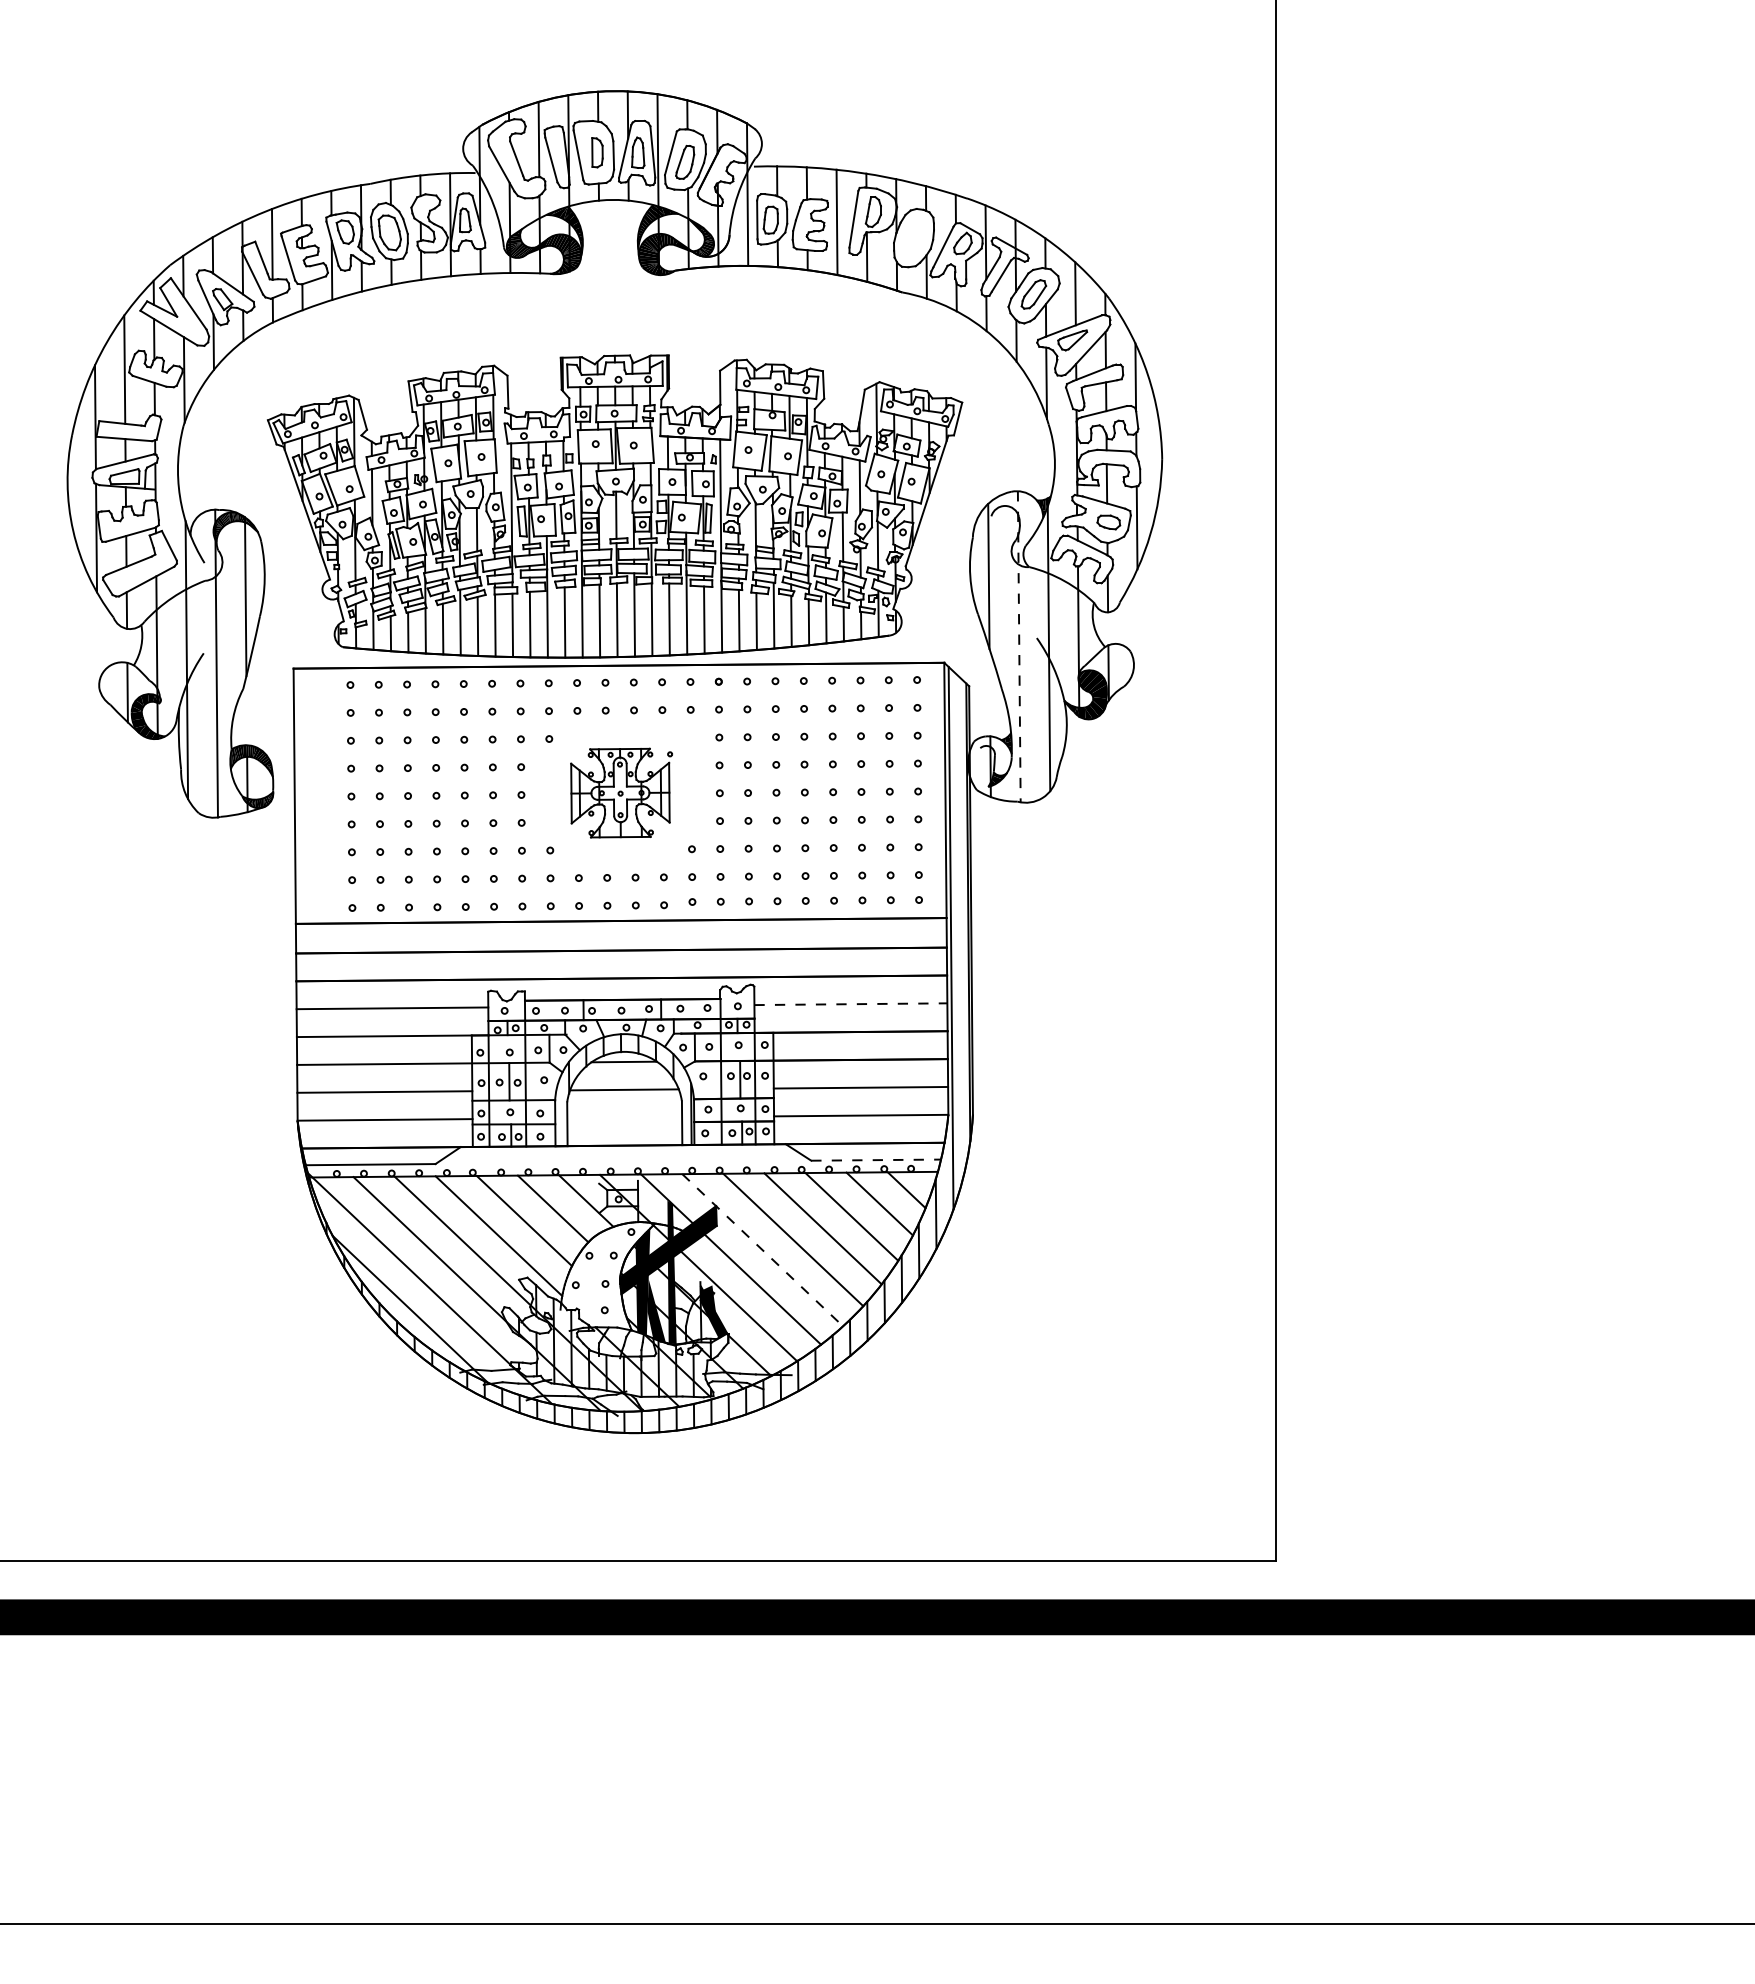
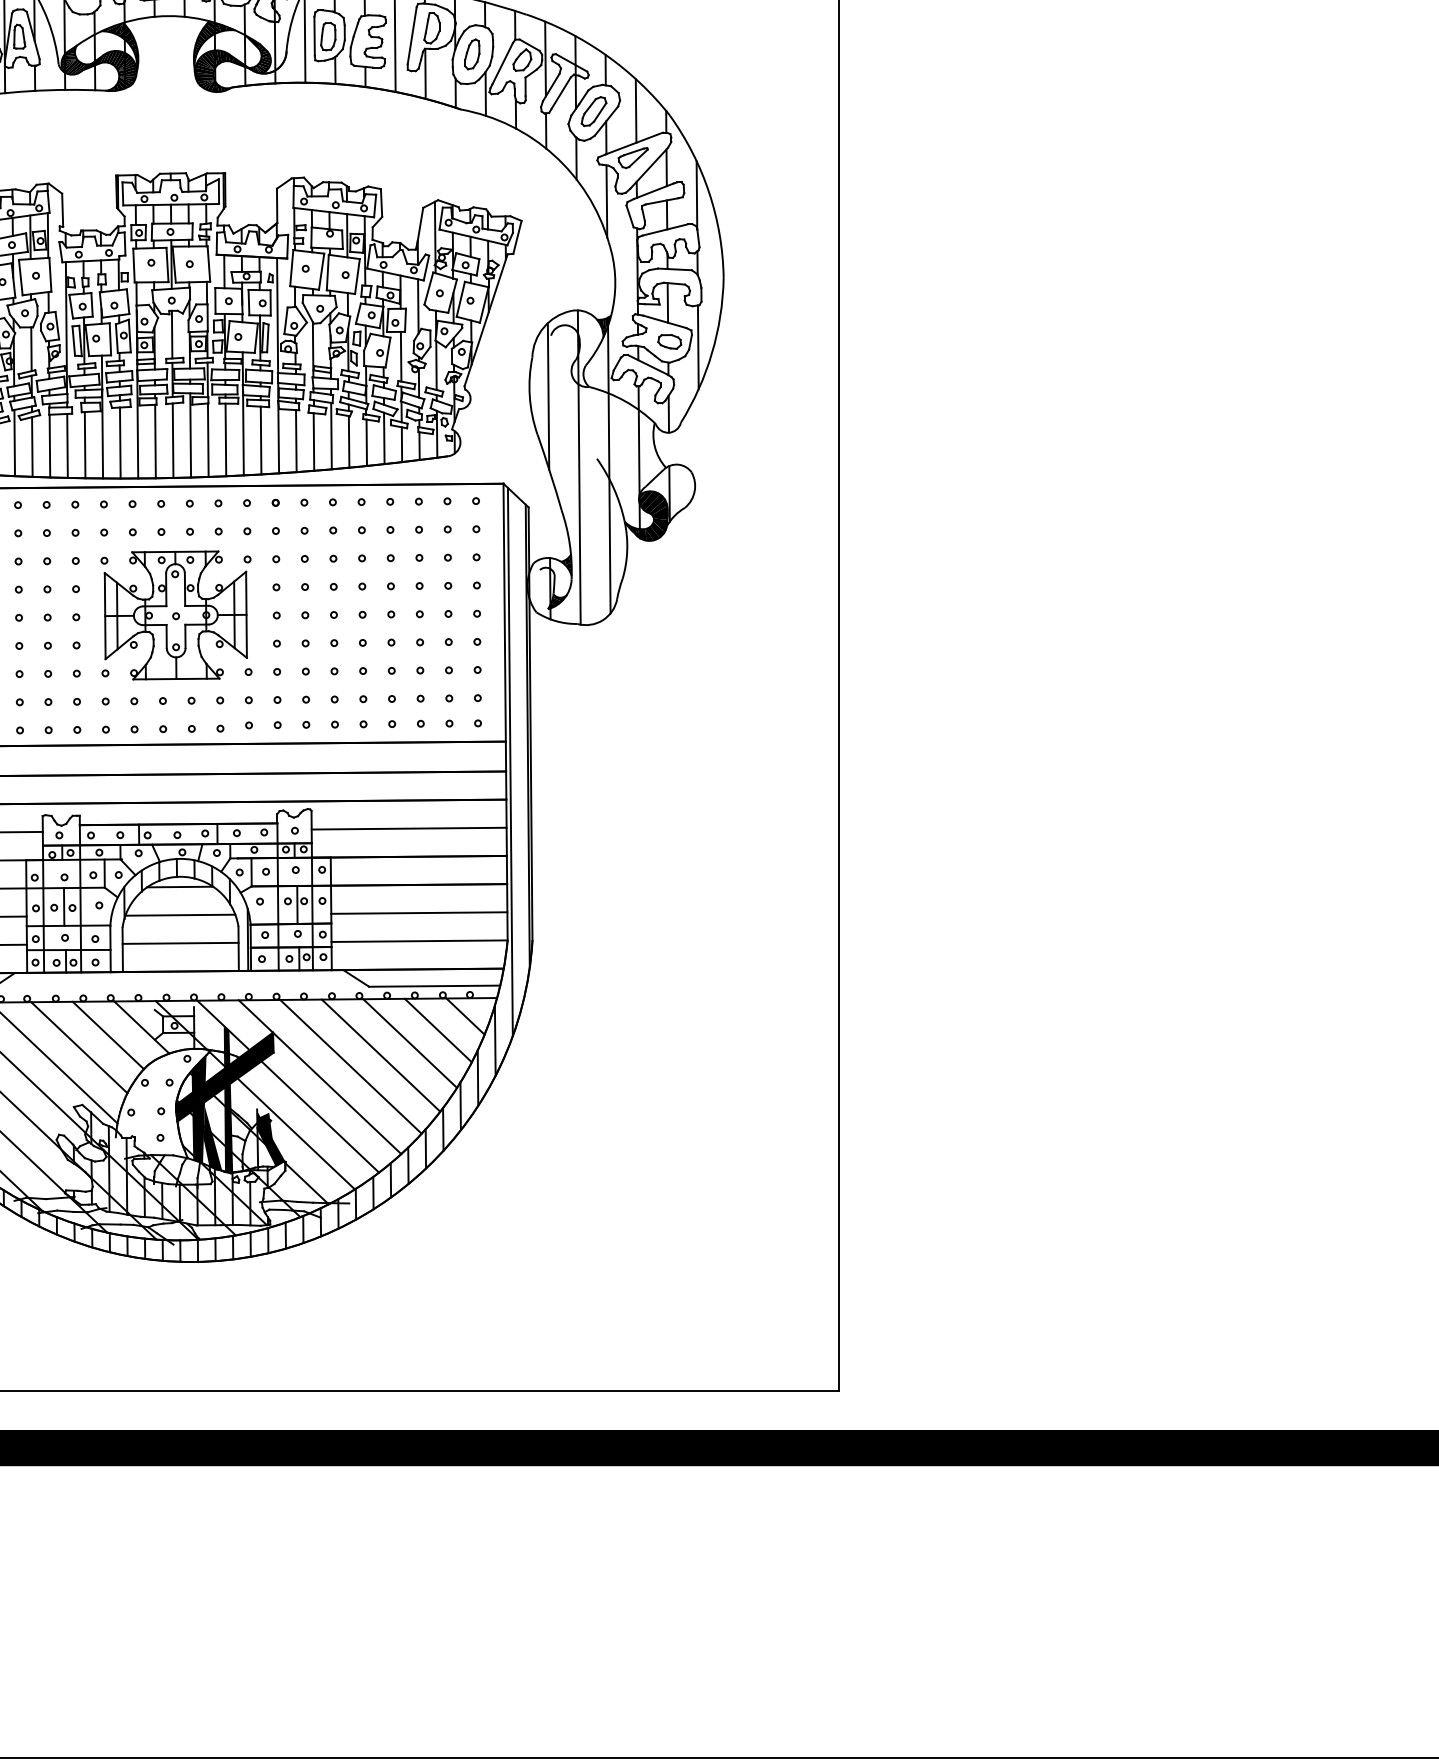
part: (913, 237) -> (472, 54), added
line: (1019, 646) -> (579, 467), dashed -> solid
part: (621, 792) -> (177, 614), size x1.43
line: (851, 1004) -> (409, 828), dashed -> solid
line: (624, 1117) -> (180, 943), added
line: (876, 1160) -> (435, 986), dashed -> solid
line: (762, 1250) -> (319, 1077), dashed -> solid

